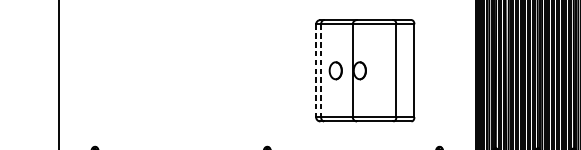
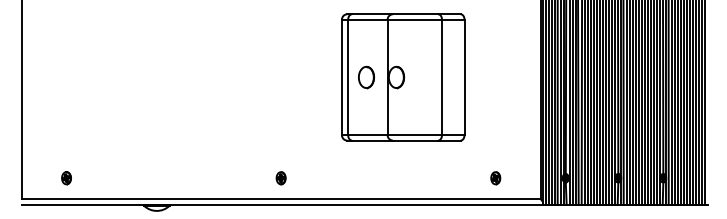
line: (315, 70) -> (341, 77), dashed -> solid
line: (321, 70) -> (348, 77), dashed -> solid

